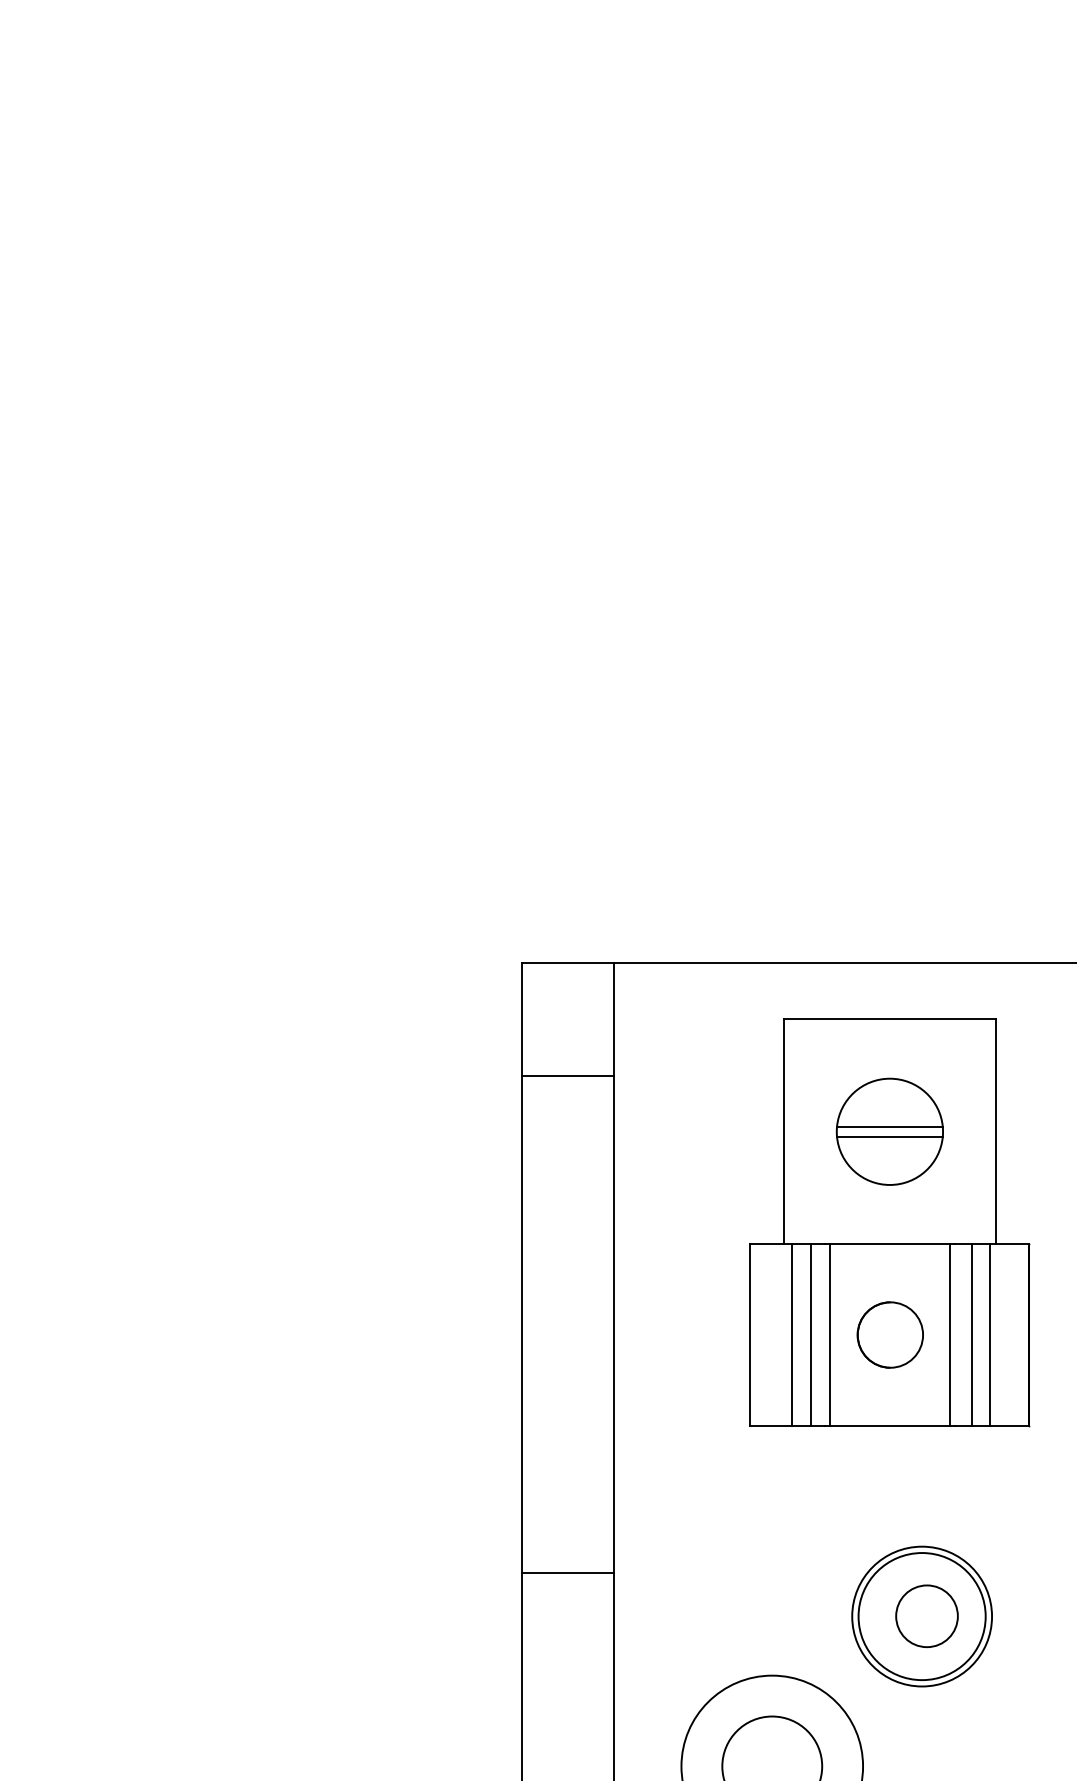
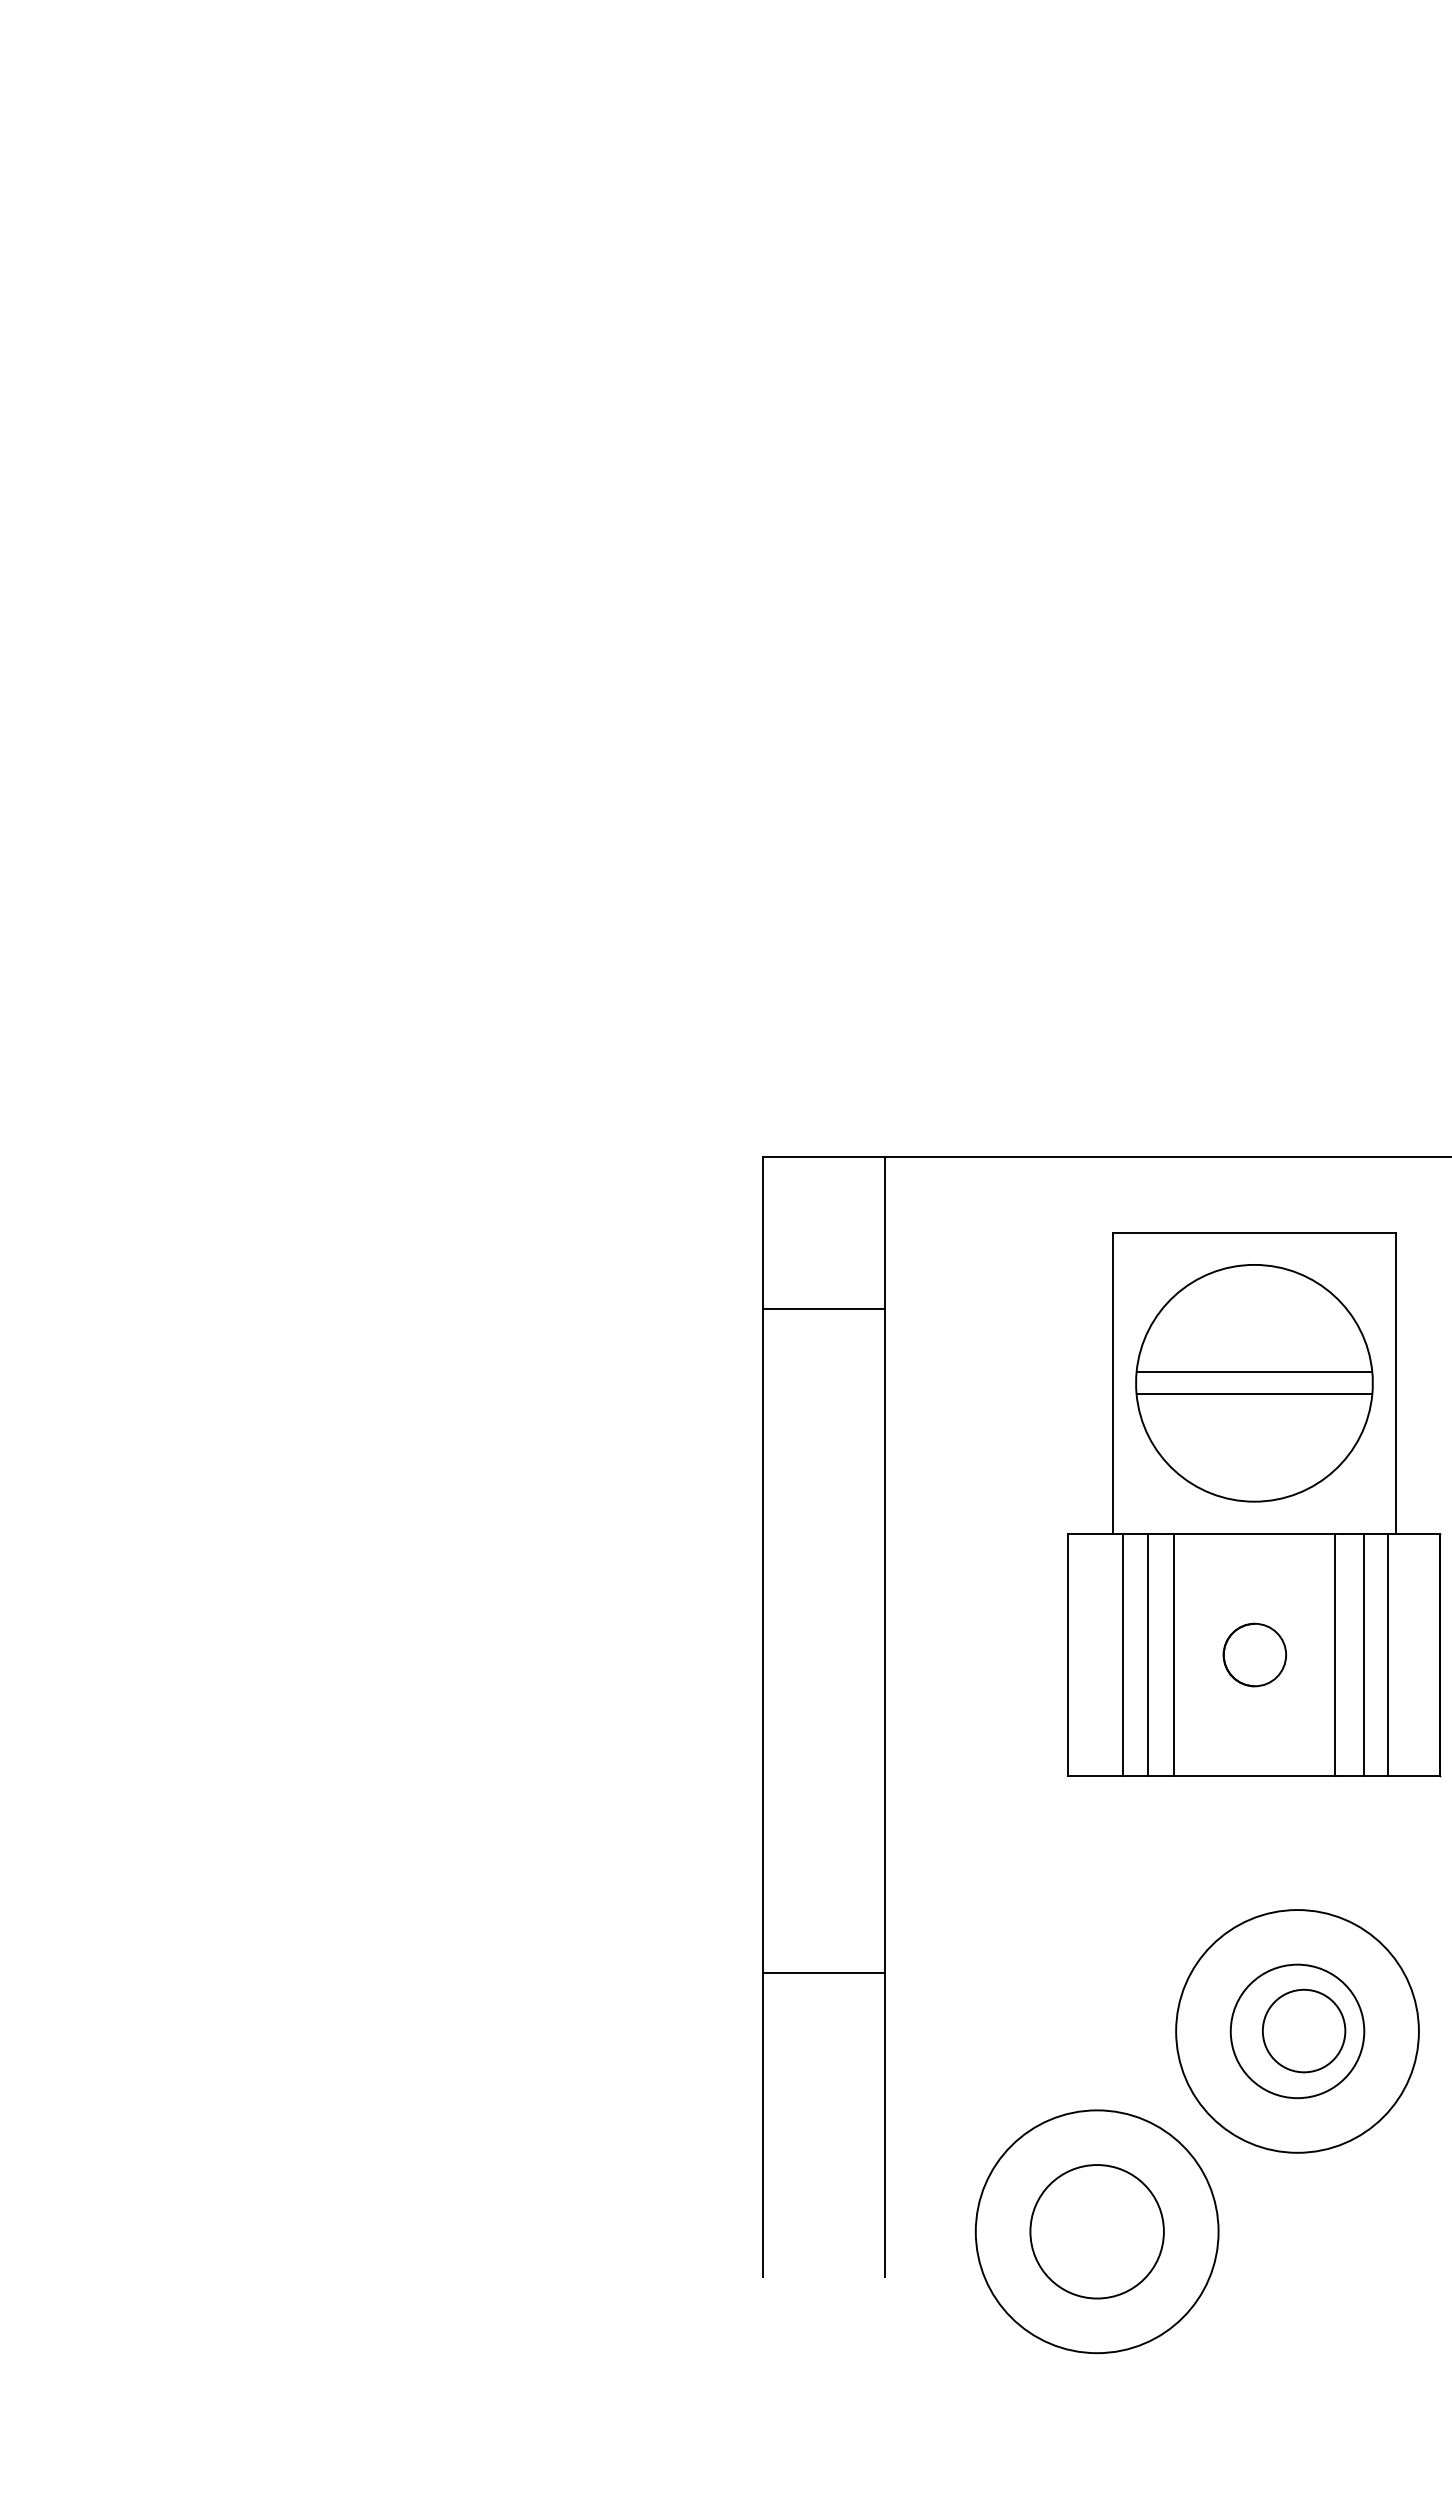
part: (889, 1131) -> (1254, 1383), size x1.67
part: (889, 1334) -> (1254, 1654), size x0.71
circle: (922, 1616) -> (1297, 2031), size x0.71
circle: (922, 1616) -> (1297, 2031), size x1.43

